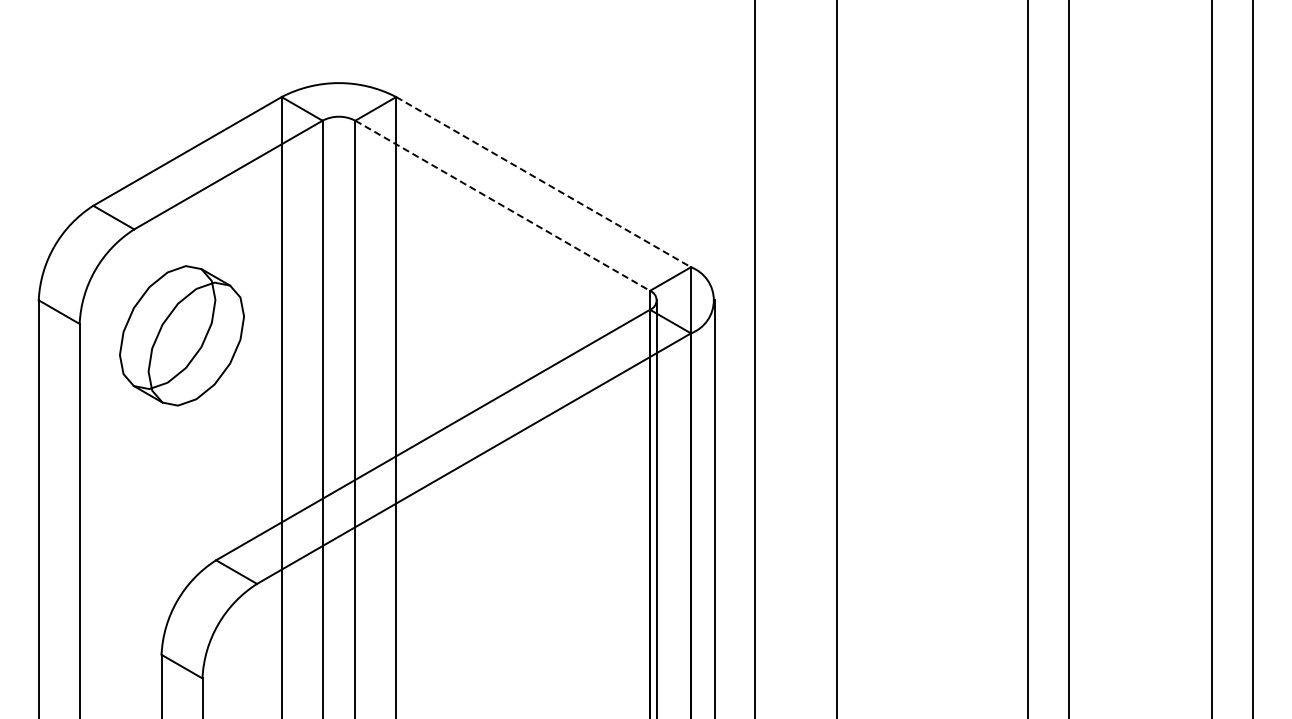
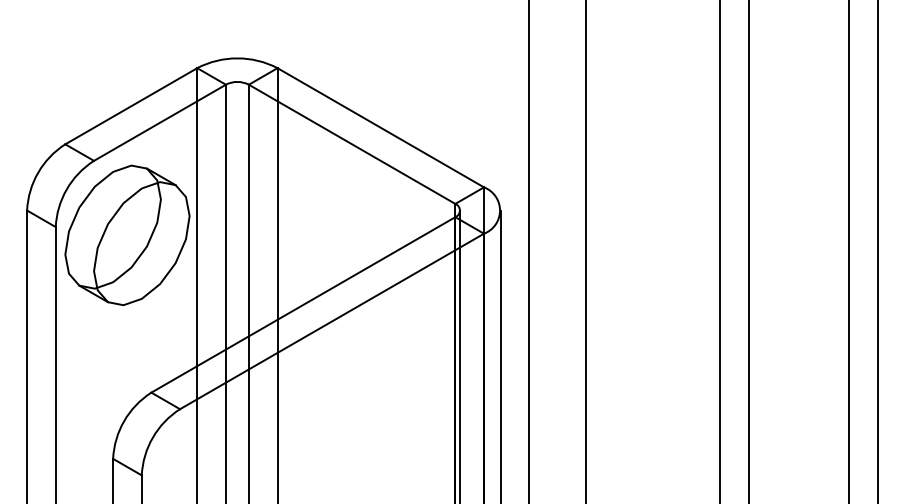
line: (544, 182) -> (381, 128), dashed -> solid
line: (503, 206) -> (352, 144), dashed -> solid
part: (181, 335) -> (127, 235), size x1.43

